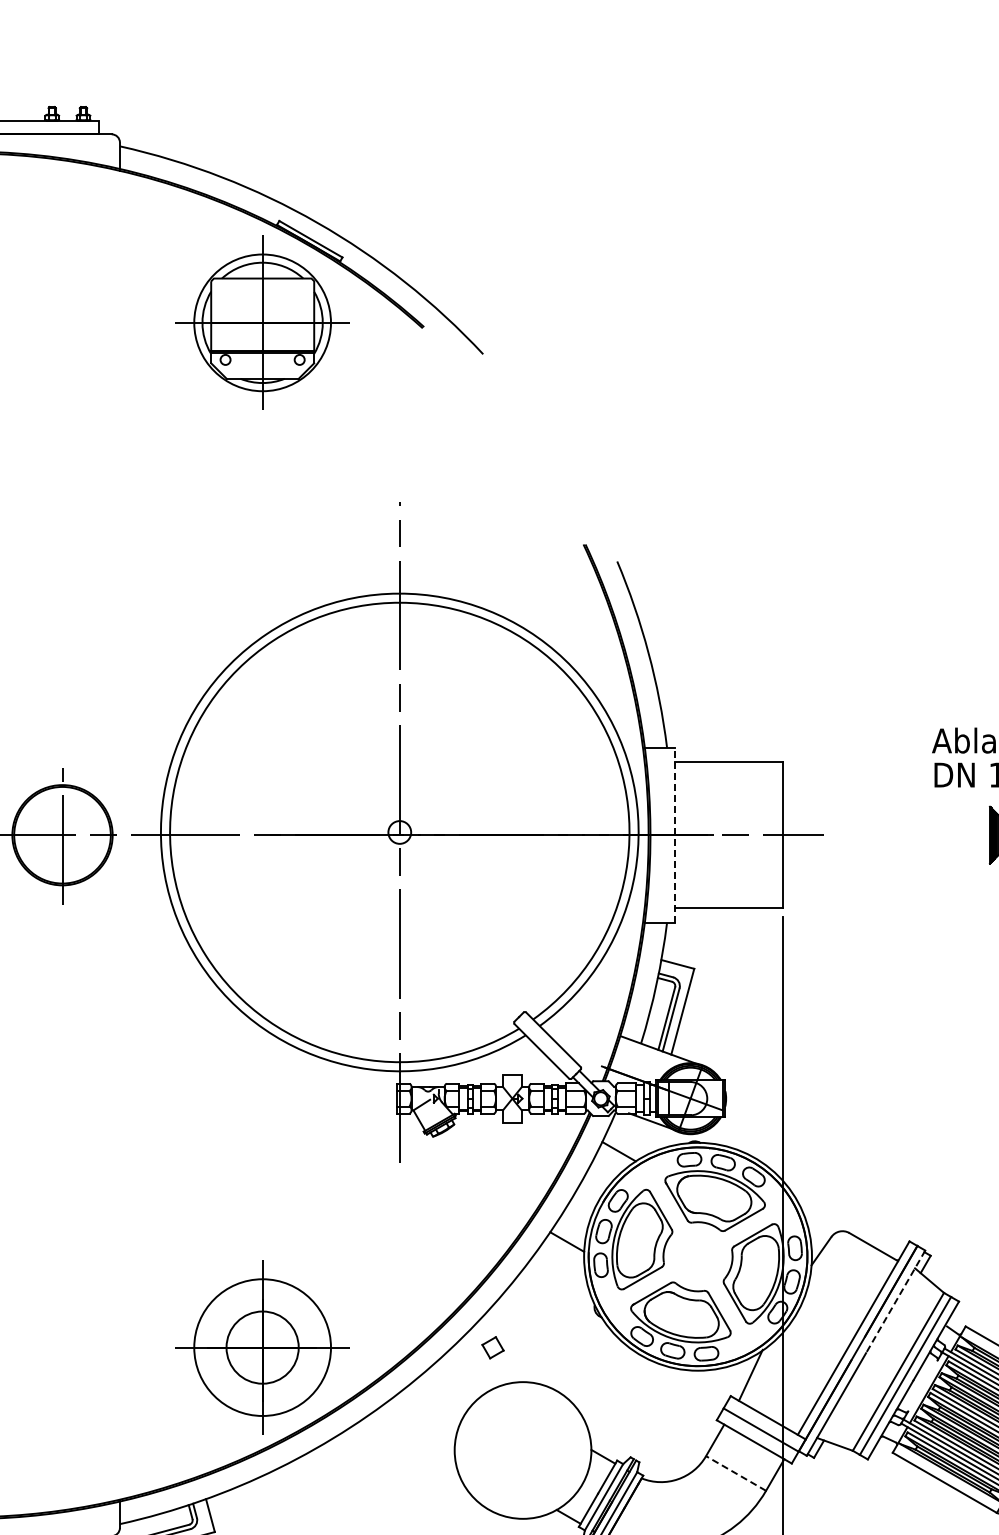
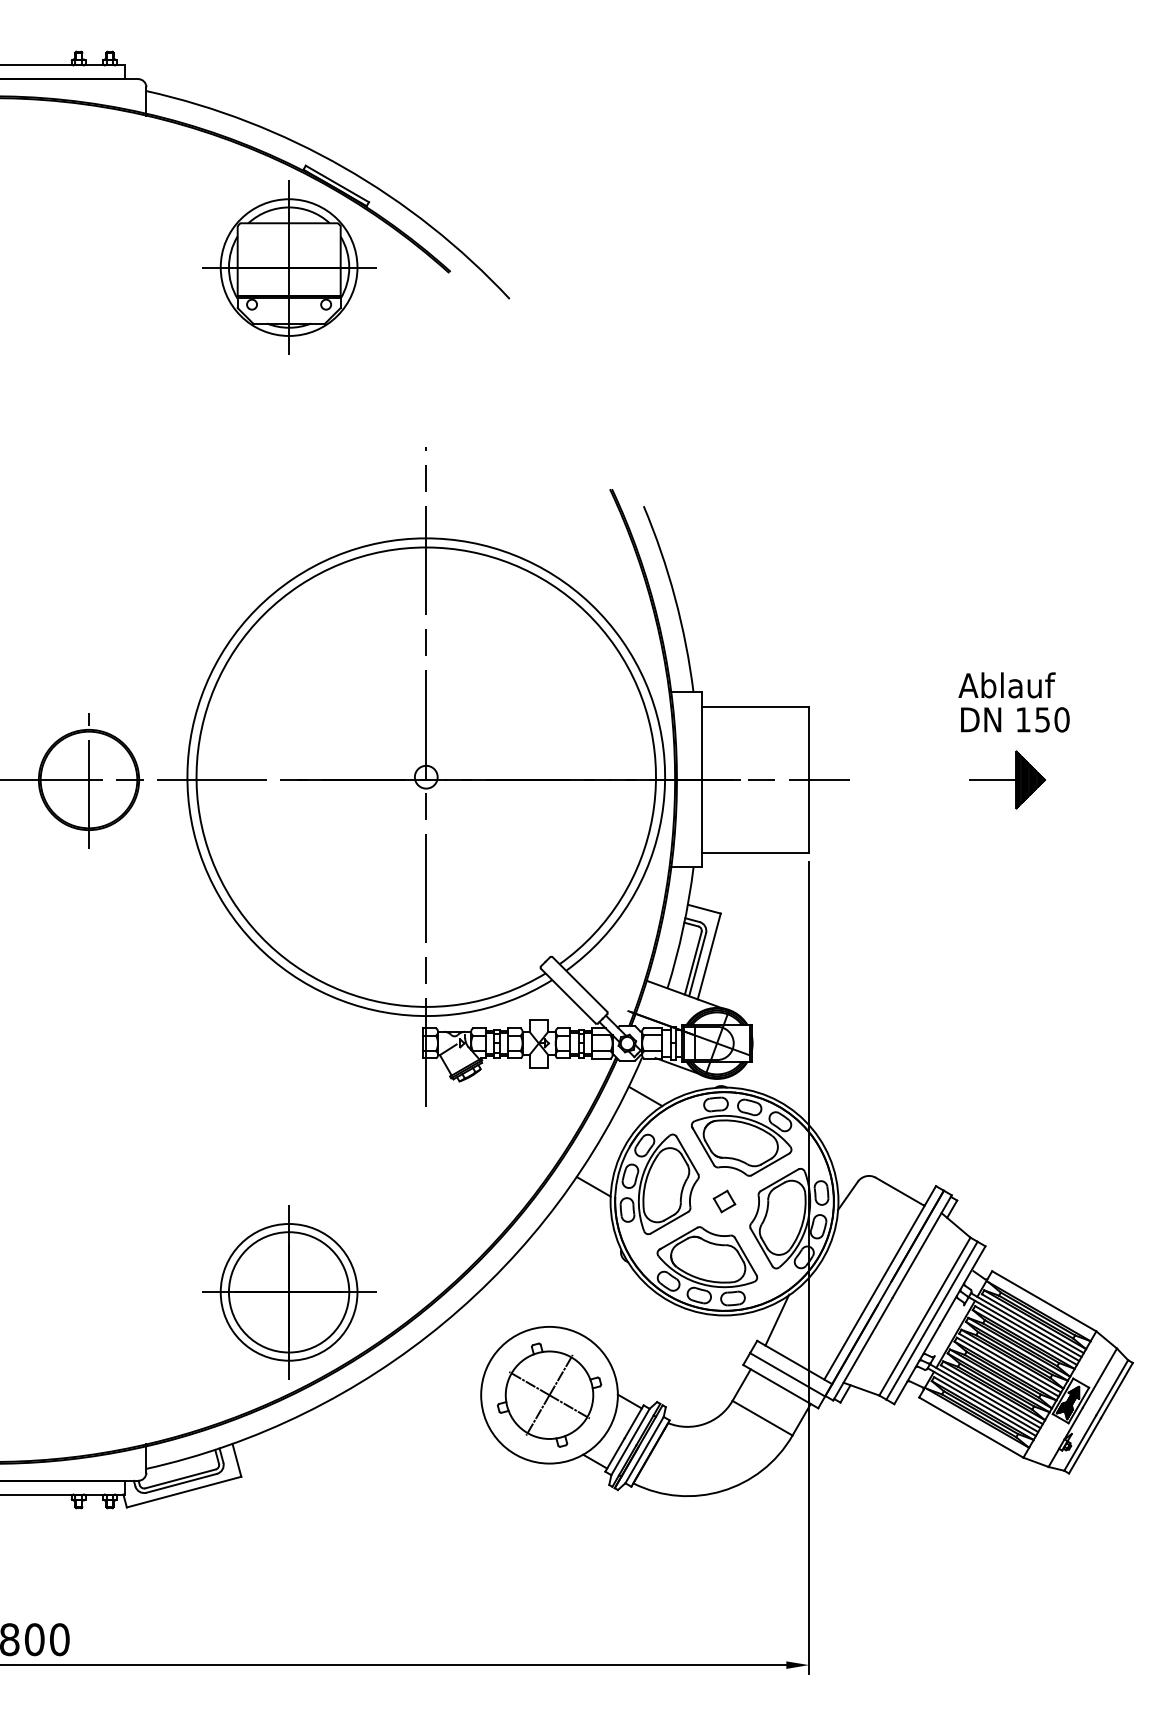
line: (675, 834) -> (701, 779), dashed -> solid
line: (967, 834) -> (993, 779), added
line: (895, 1302) -> (921, 1247), dashed -> solid
circle: (262, 1347) -> (288, 1292), size x1.67
part: (493, 1347) -> (724, 1201), moved
part: (523, 1449) -> (549, 1394), added
line: (736, 1473) -> (762, 1418), dashed -> solid

